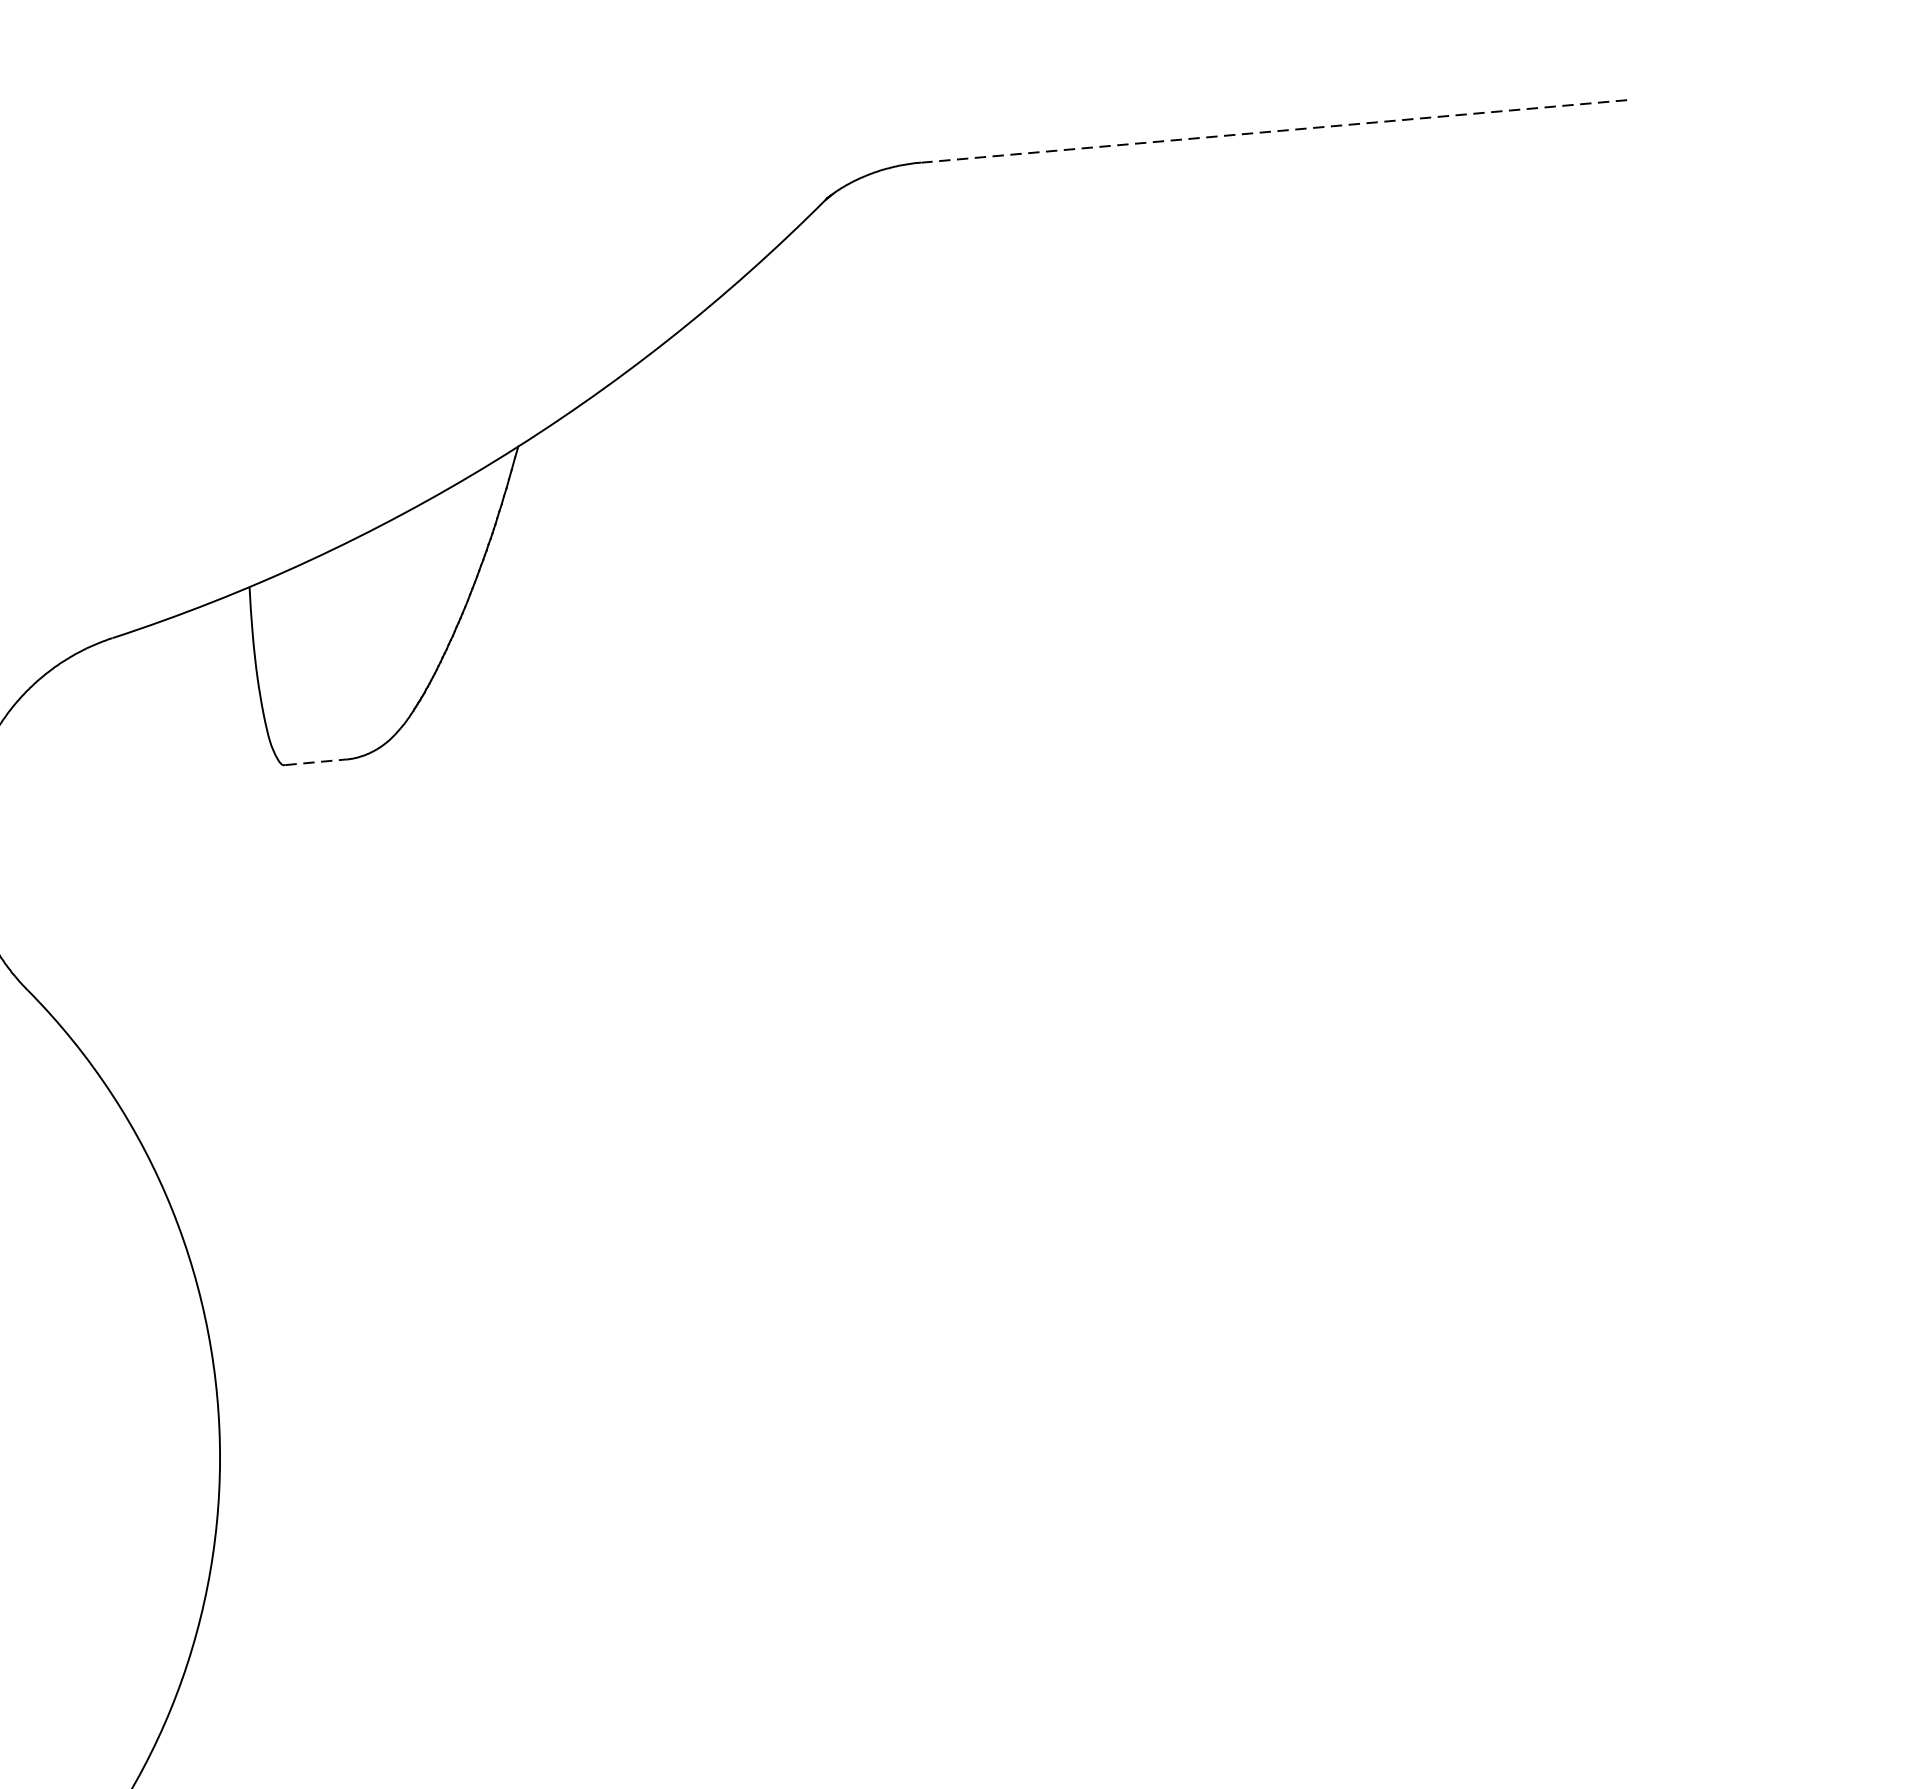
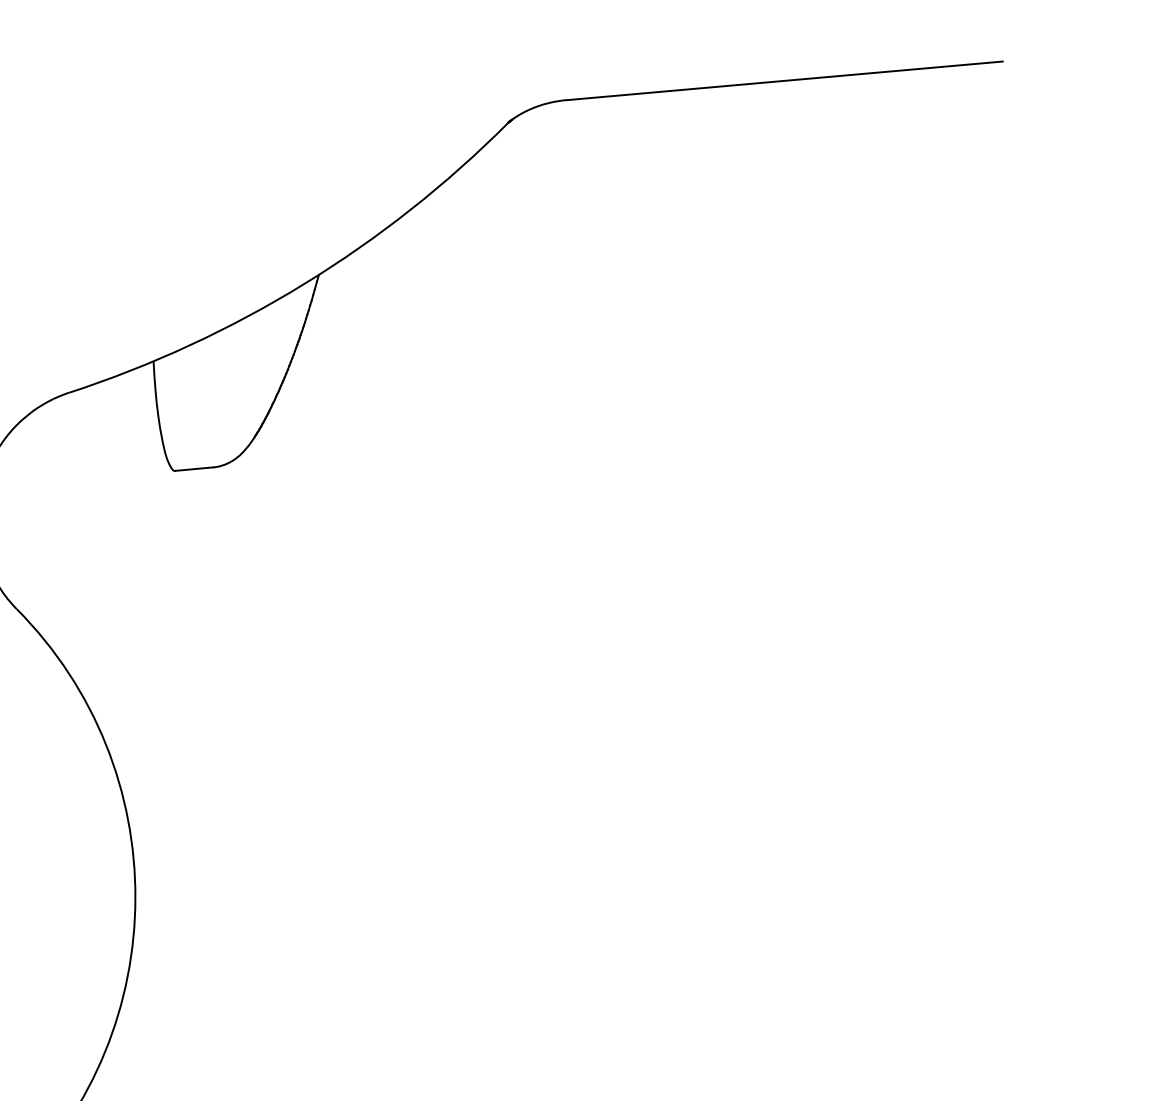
line: (1274, 130) -> (784, 80), dashed -> solid
line: (316, 762) -> (194, 469), dashed -> solid

